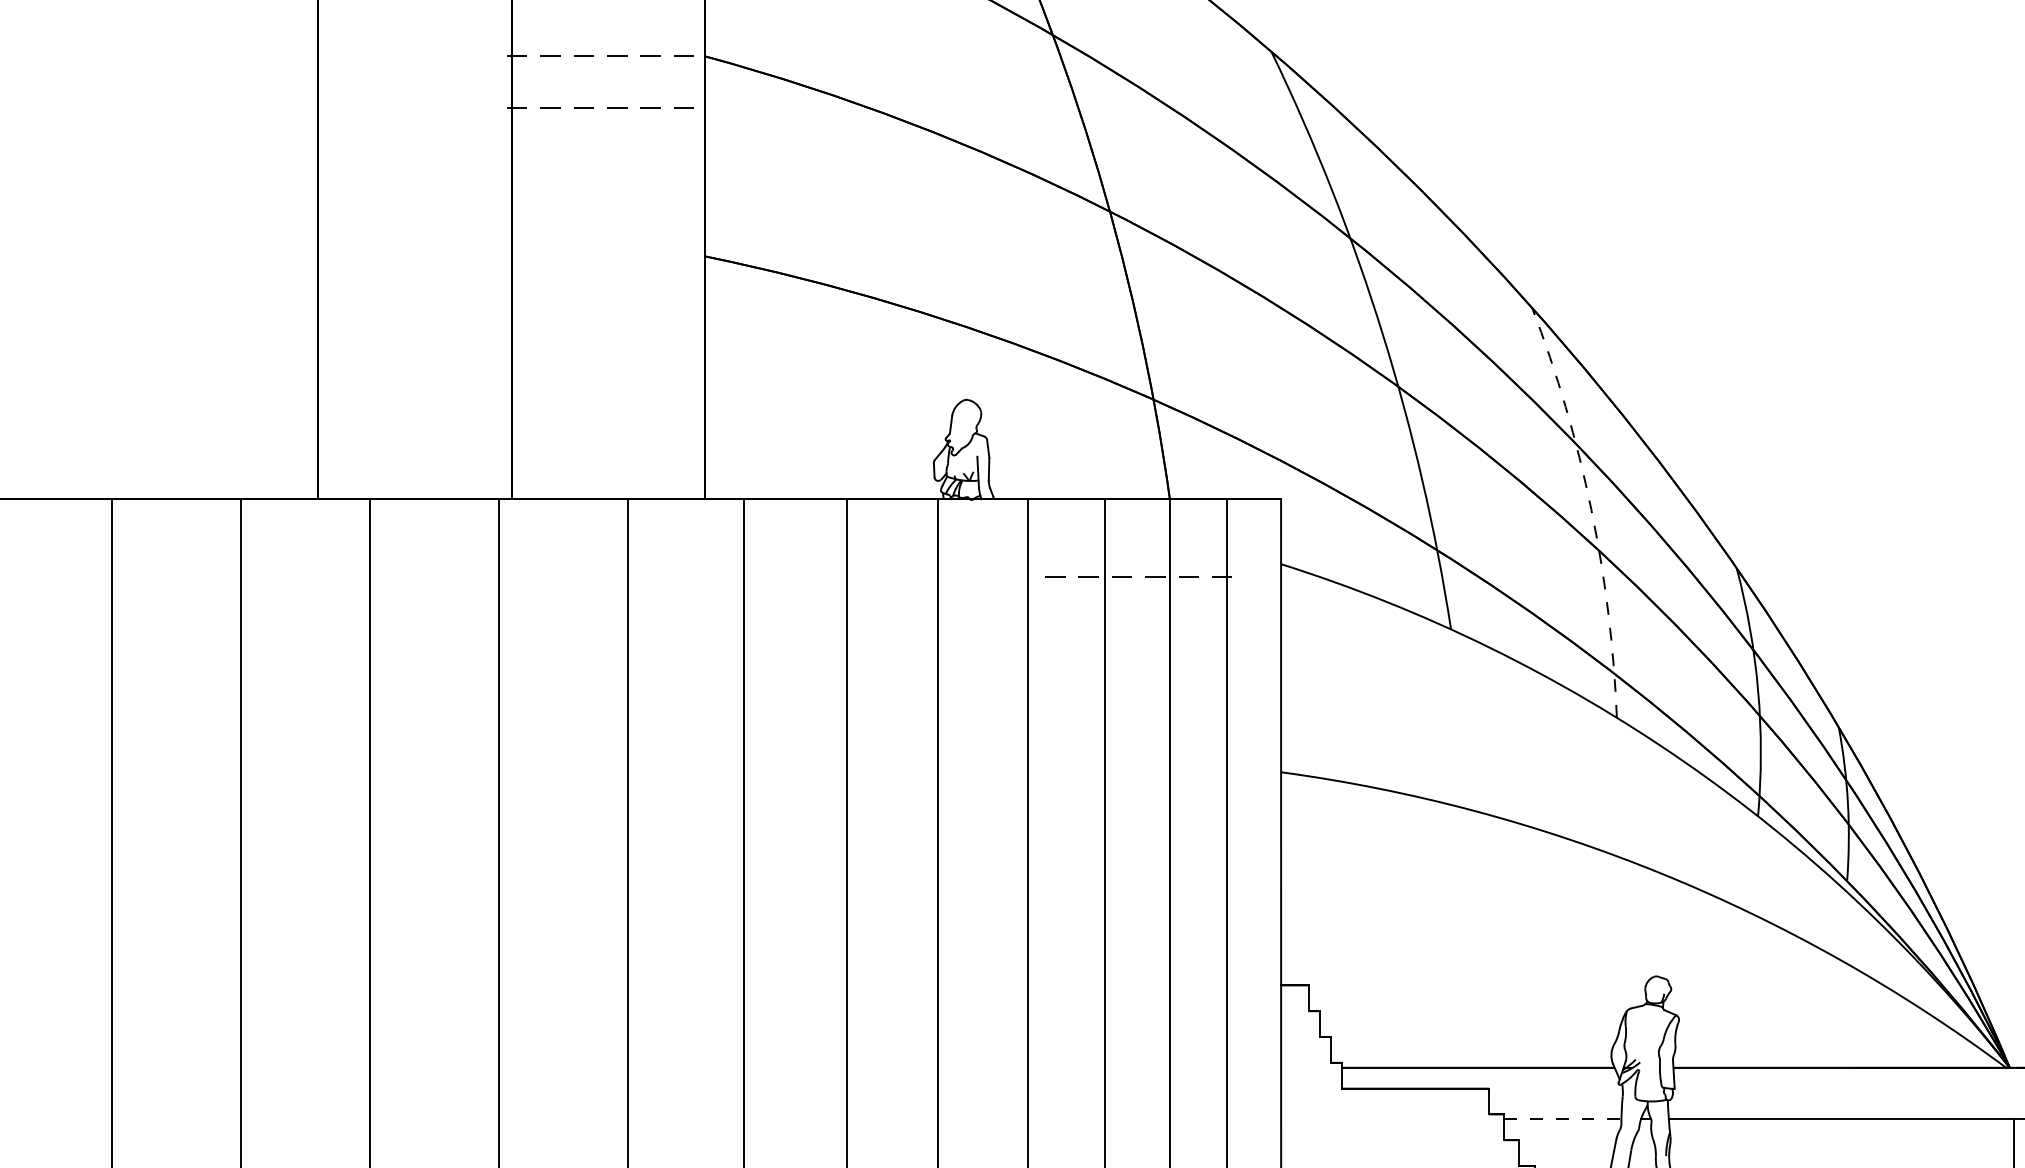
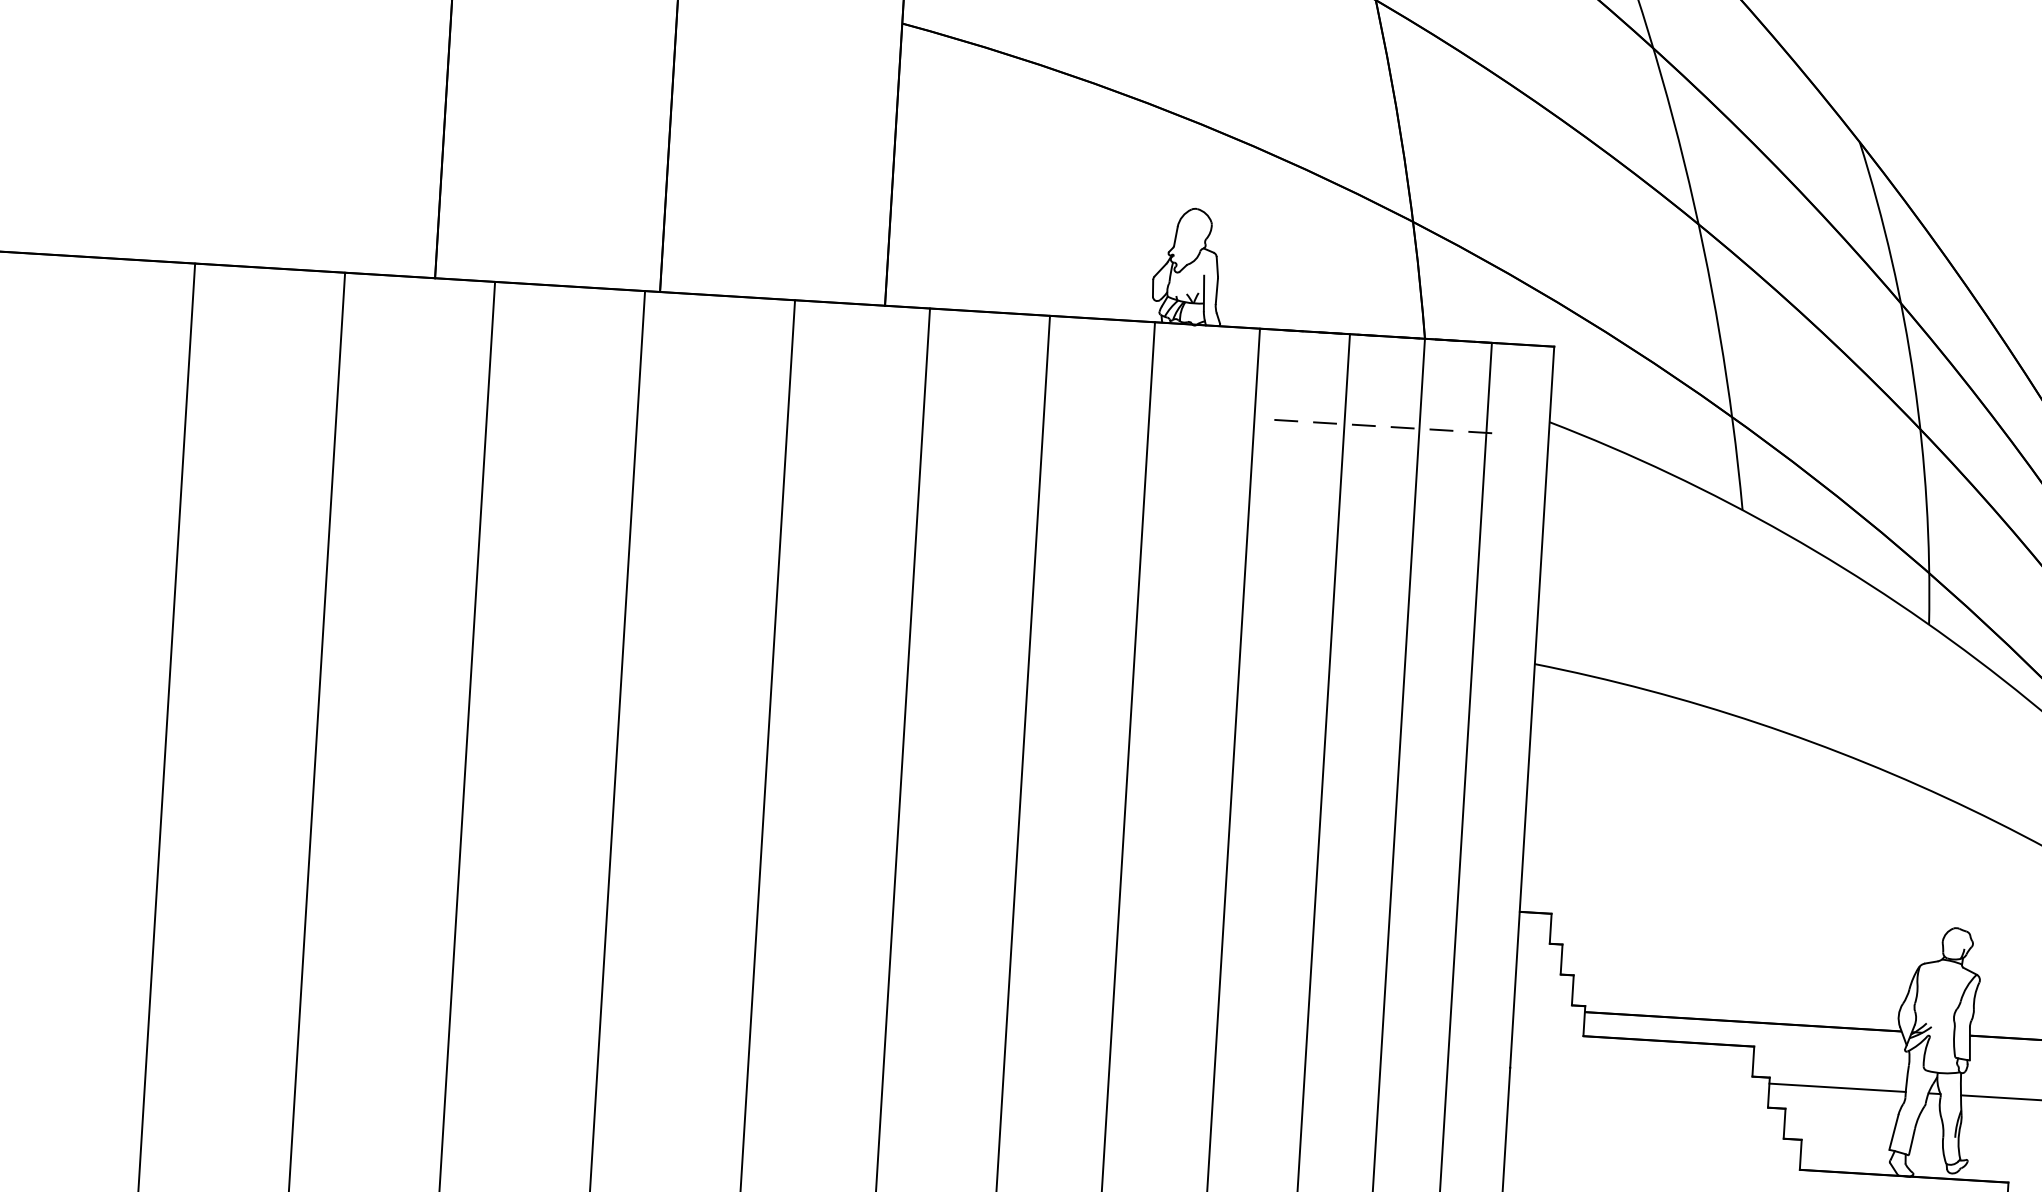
arc: (1591, 509) -> (1914, 380), dashed -> solid
line: (1562, 1119) -> (1837, 1087), dashed -> solid

